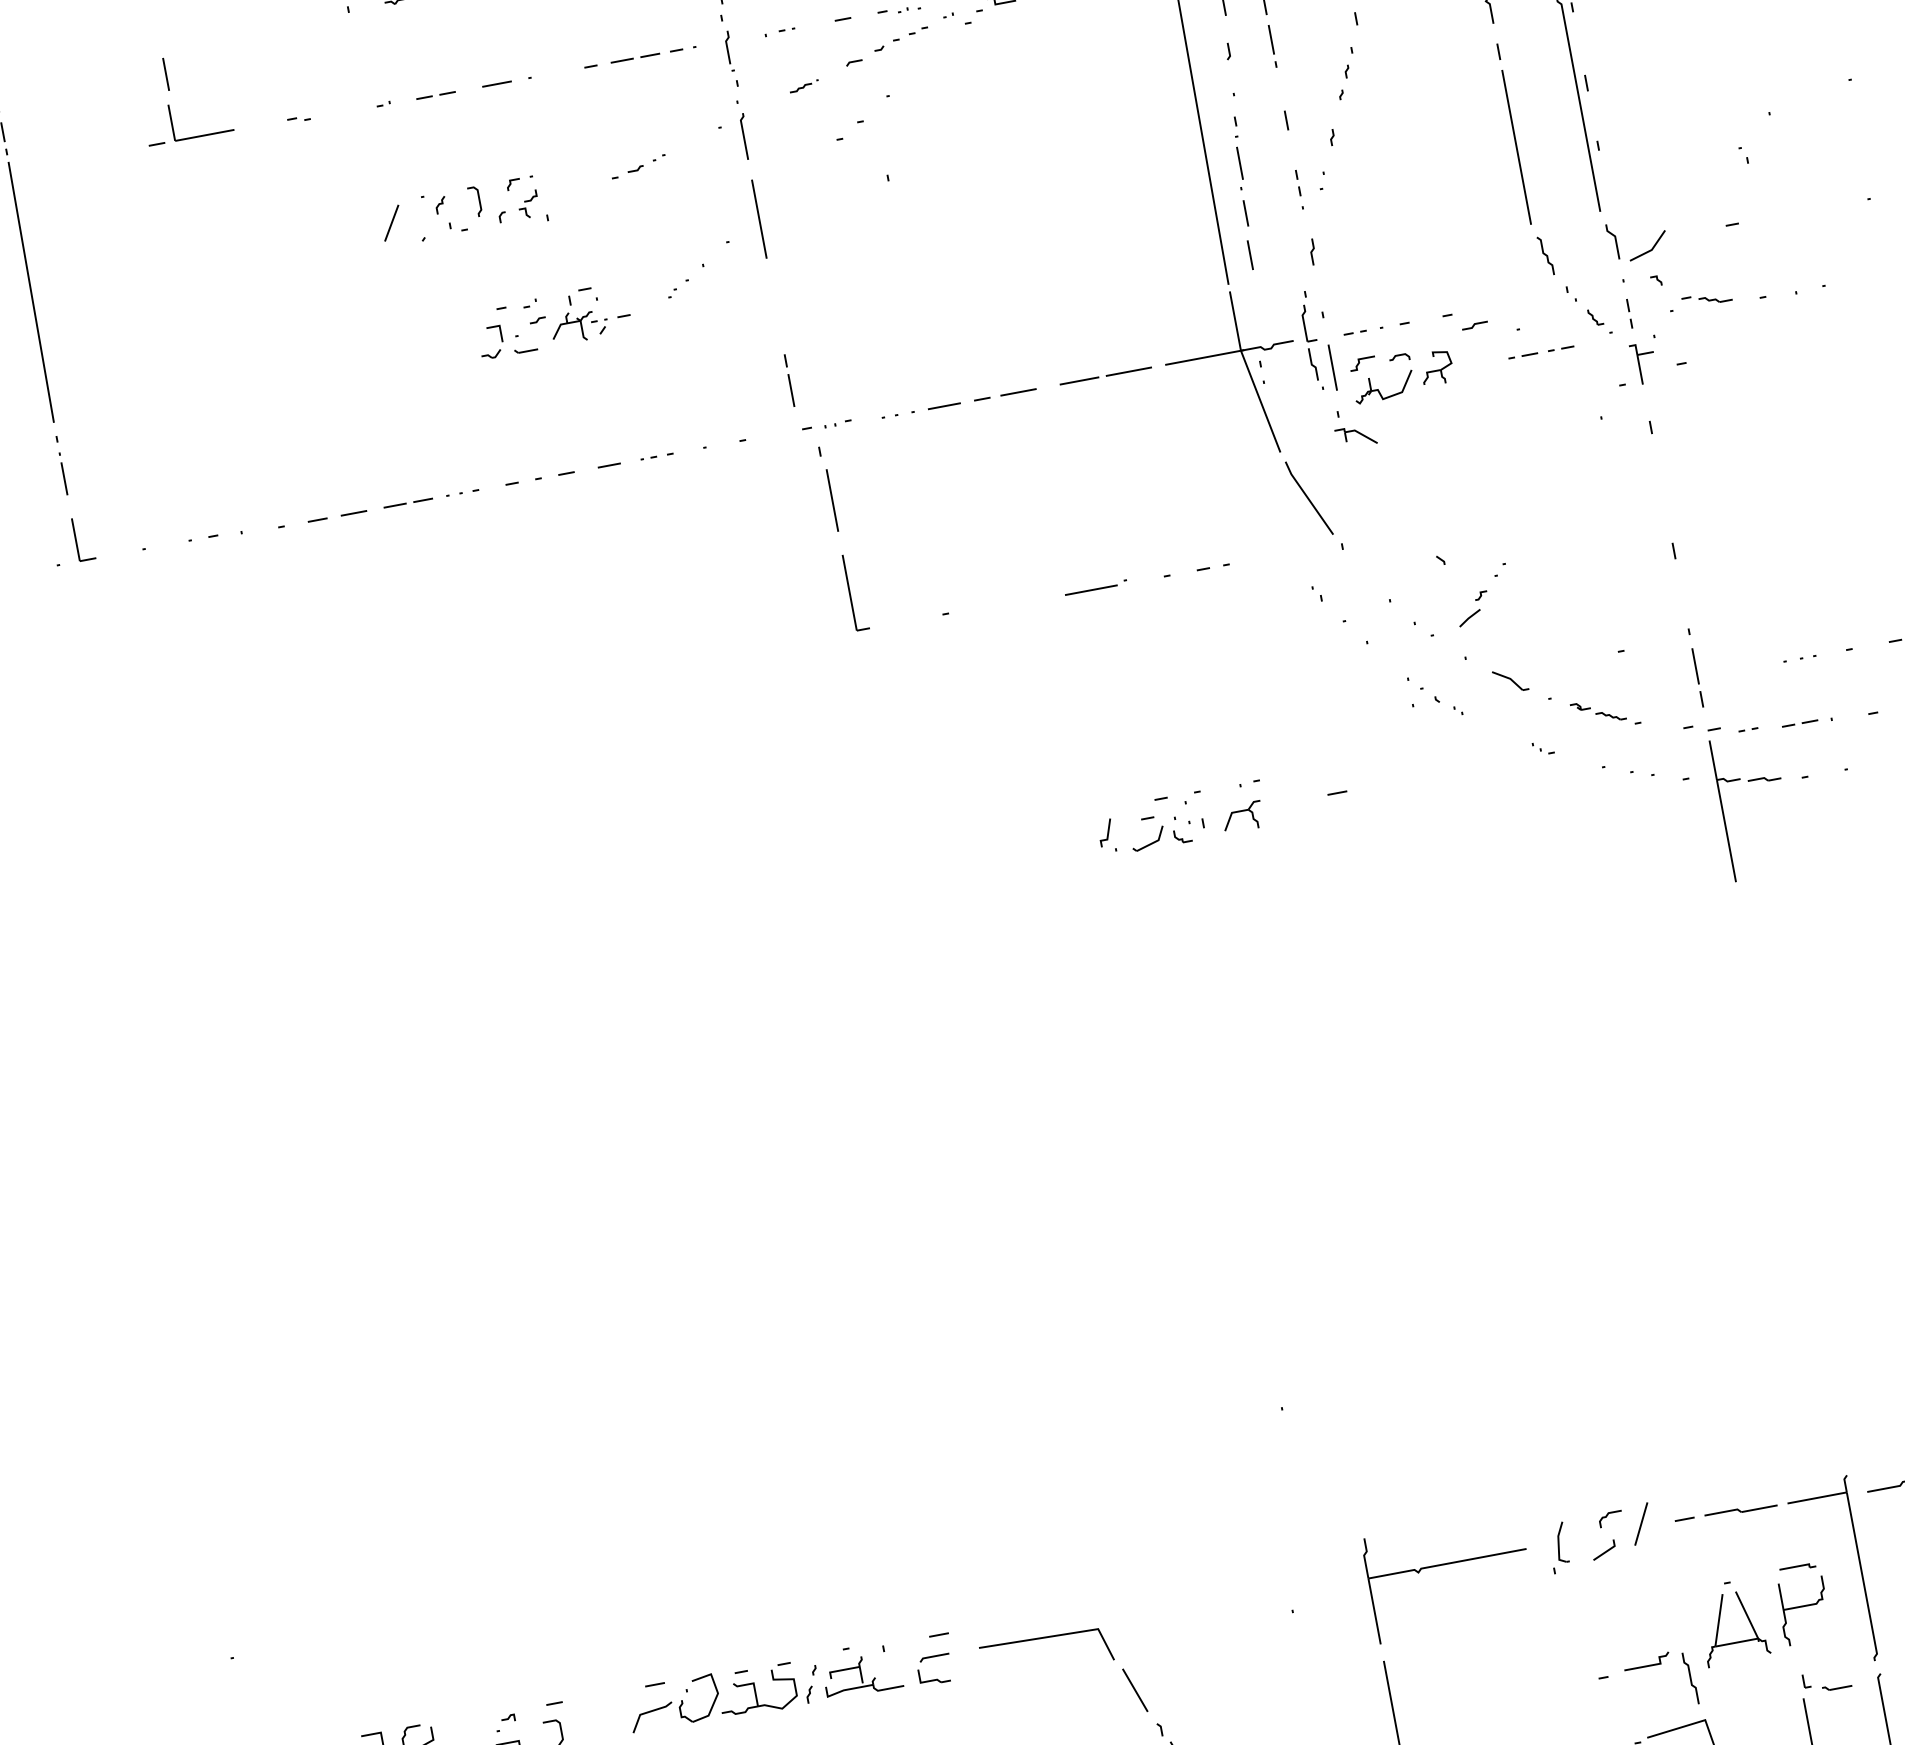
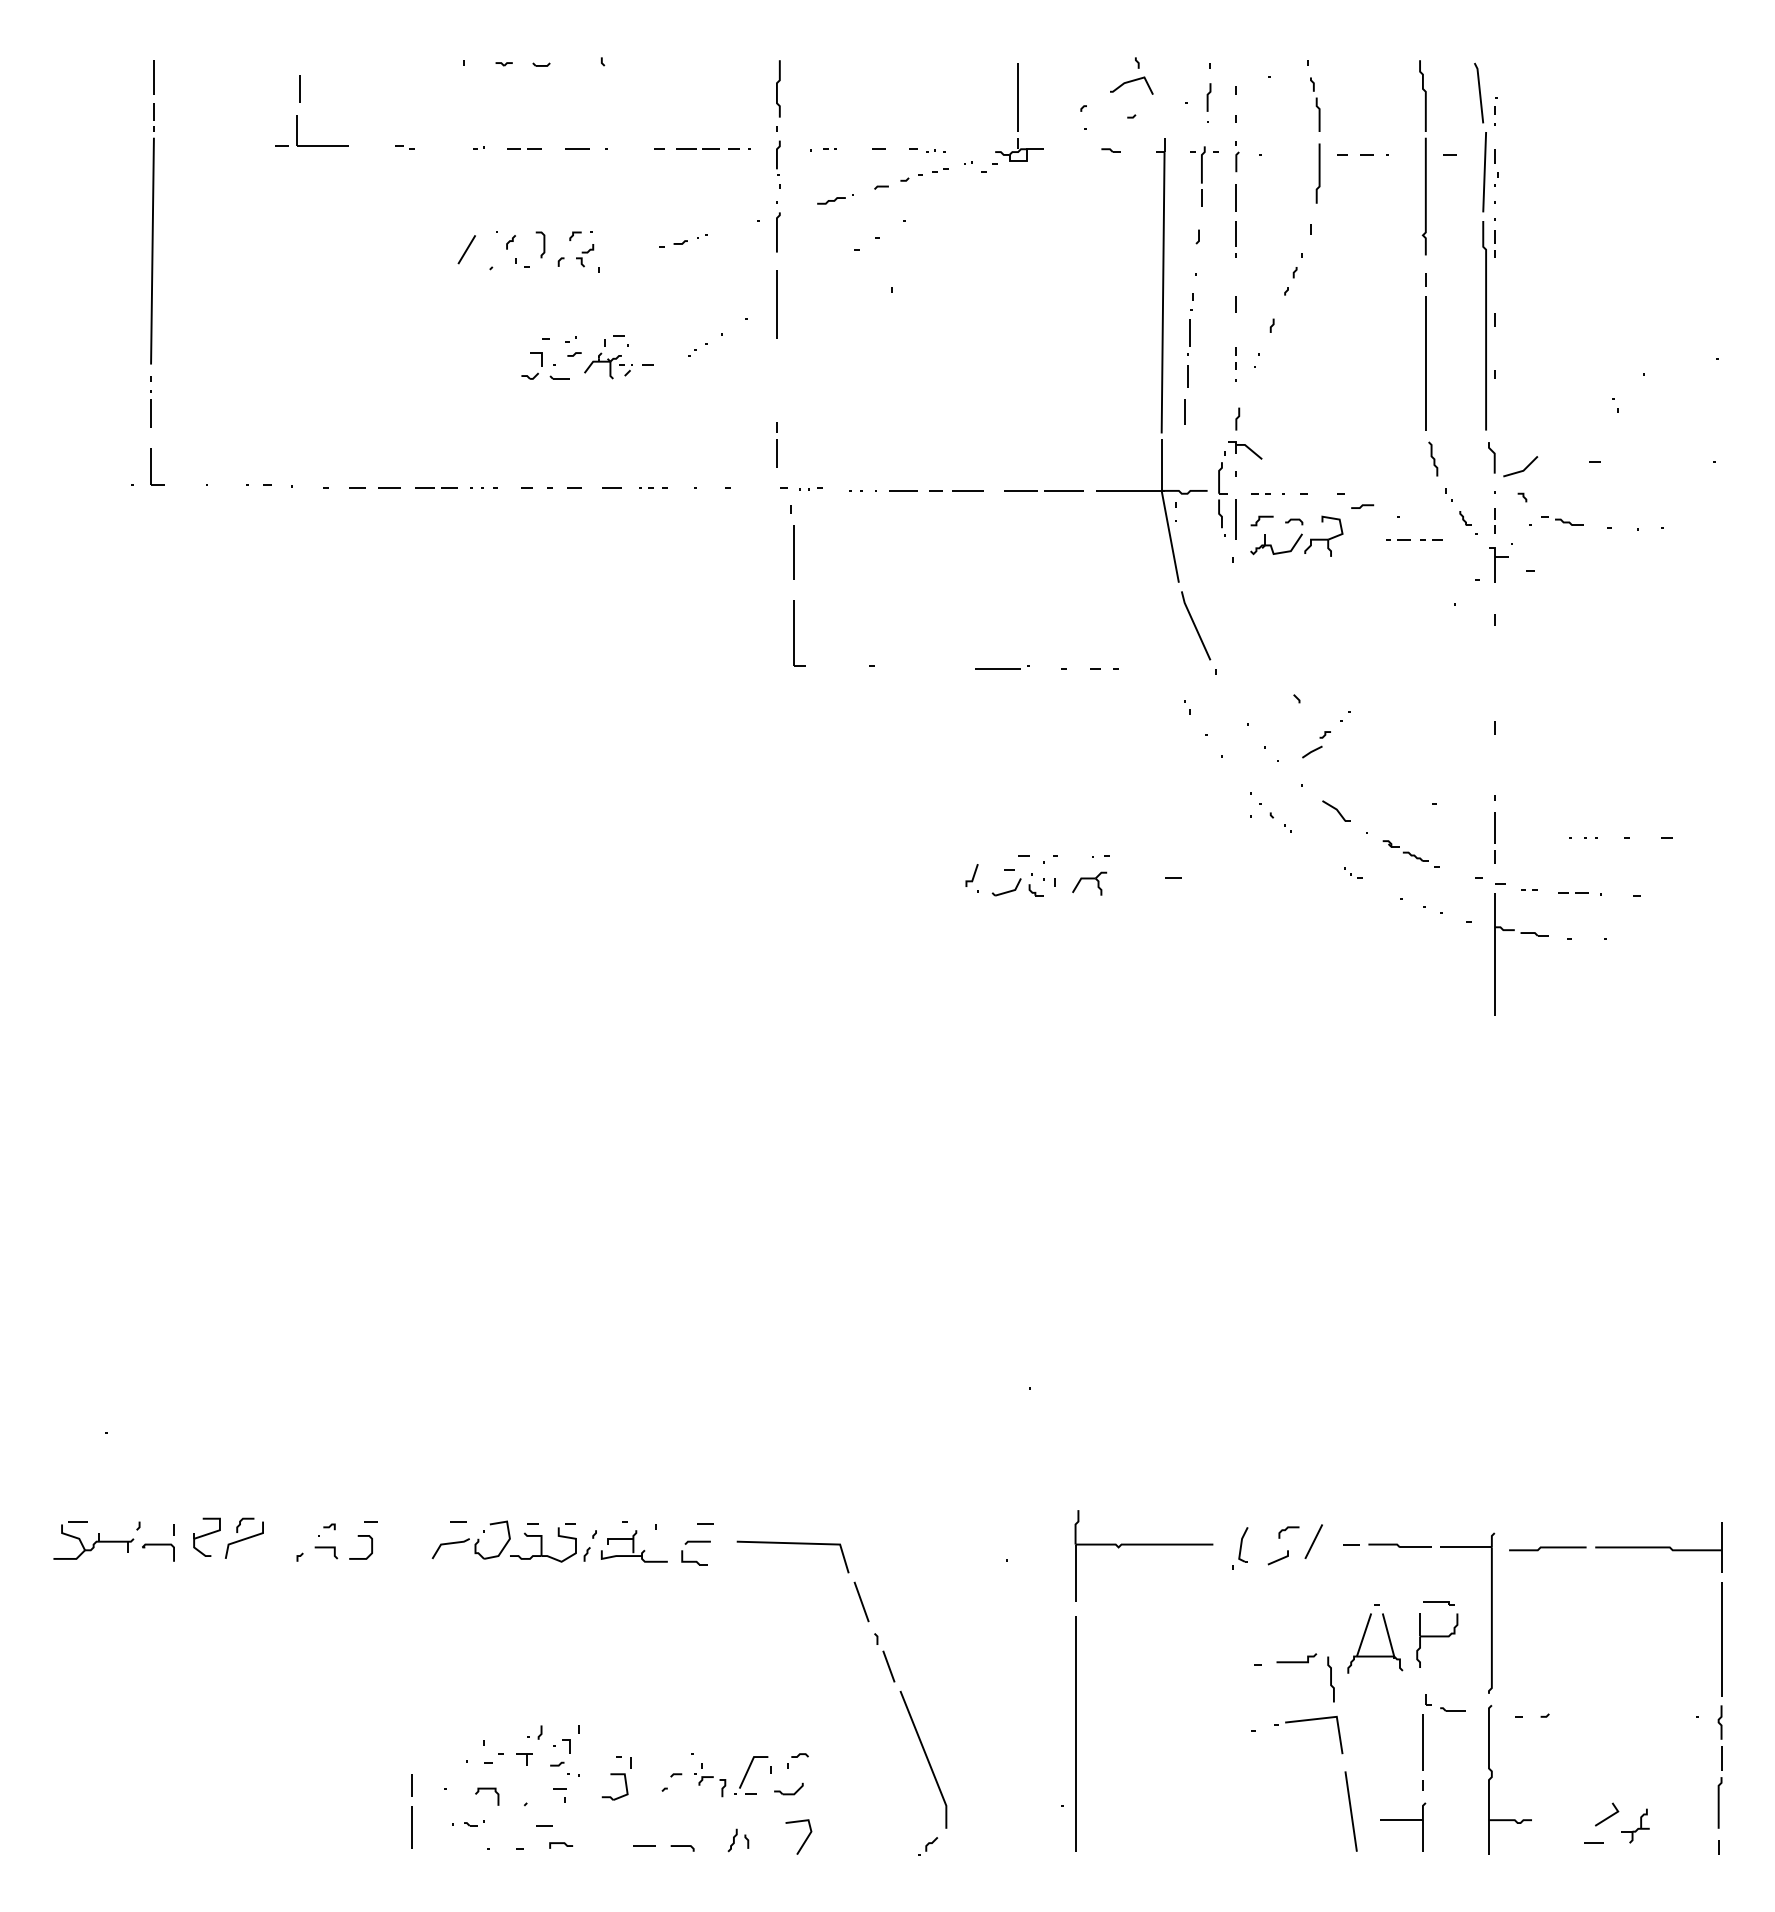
part: (804, 86) -> (835, 199), size x1.43
part: (1436, 367) -> (1323, 535), size x1.43
part: (1356, 436) -> (1245, 450), moved

